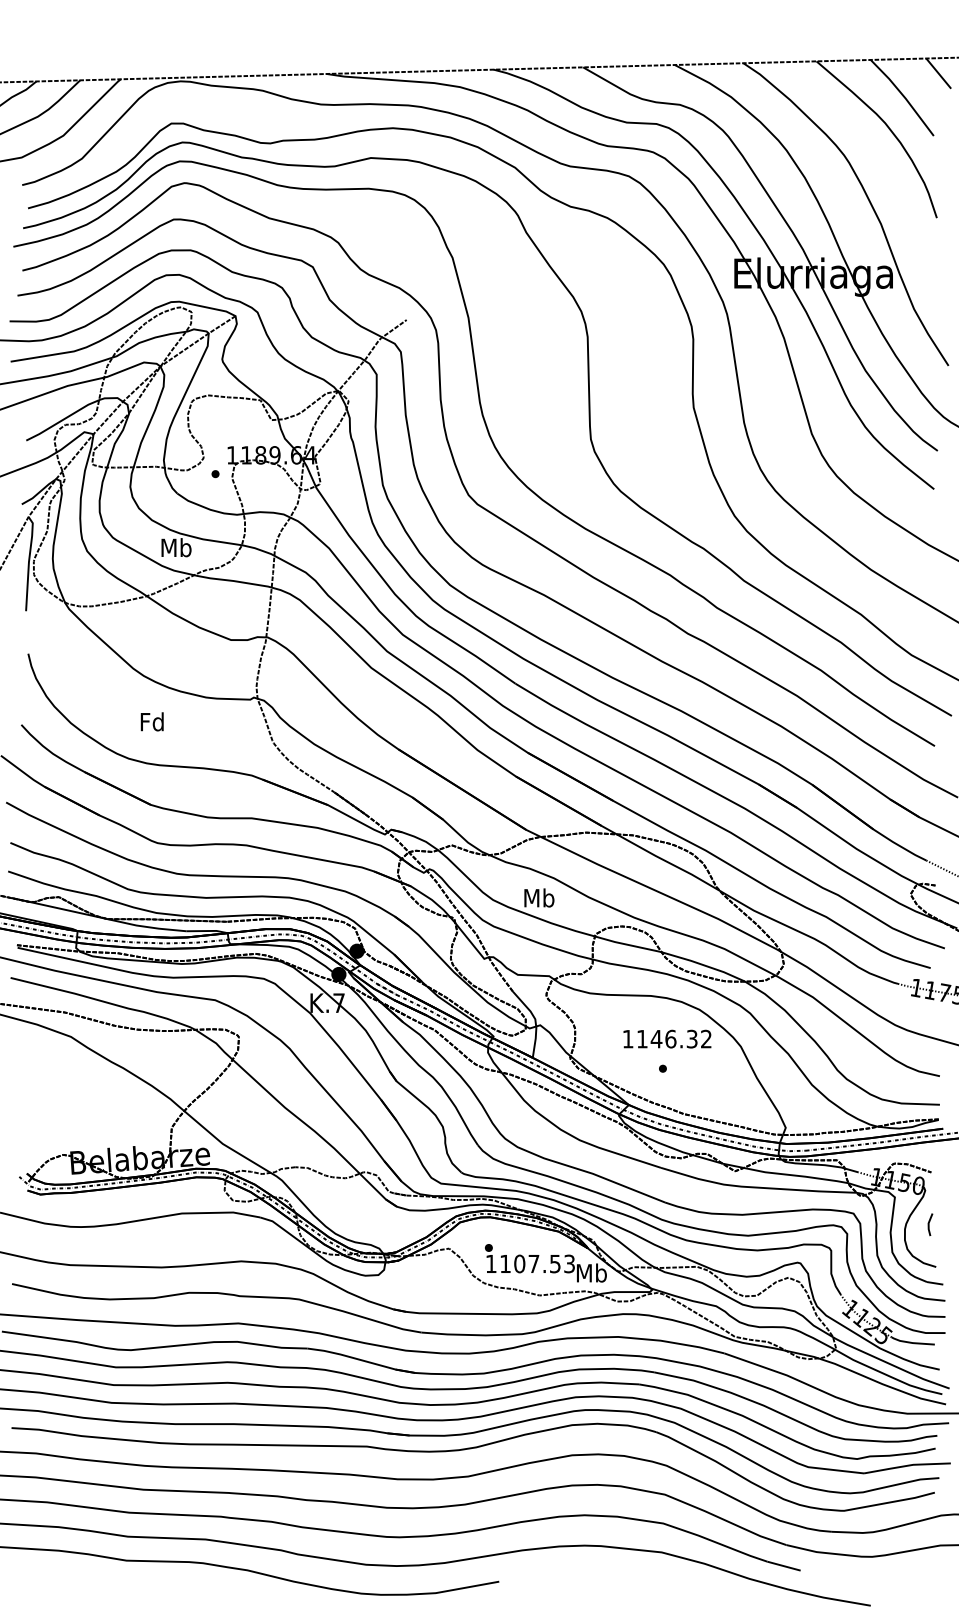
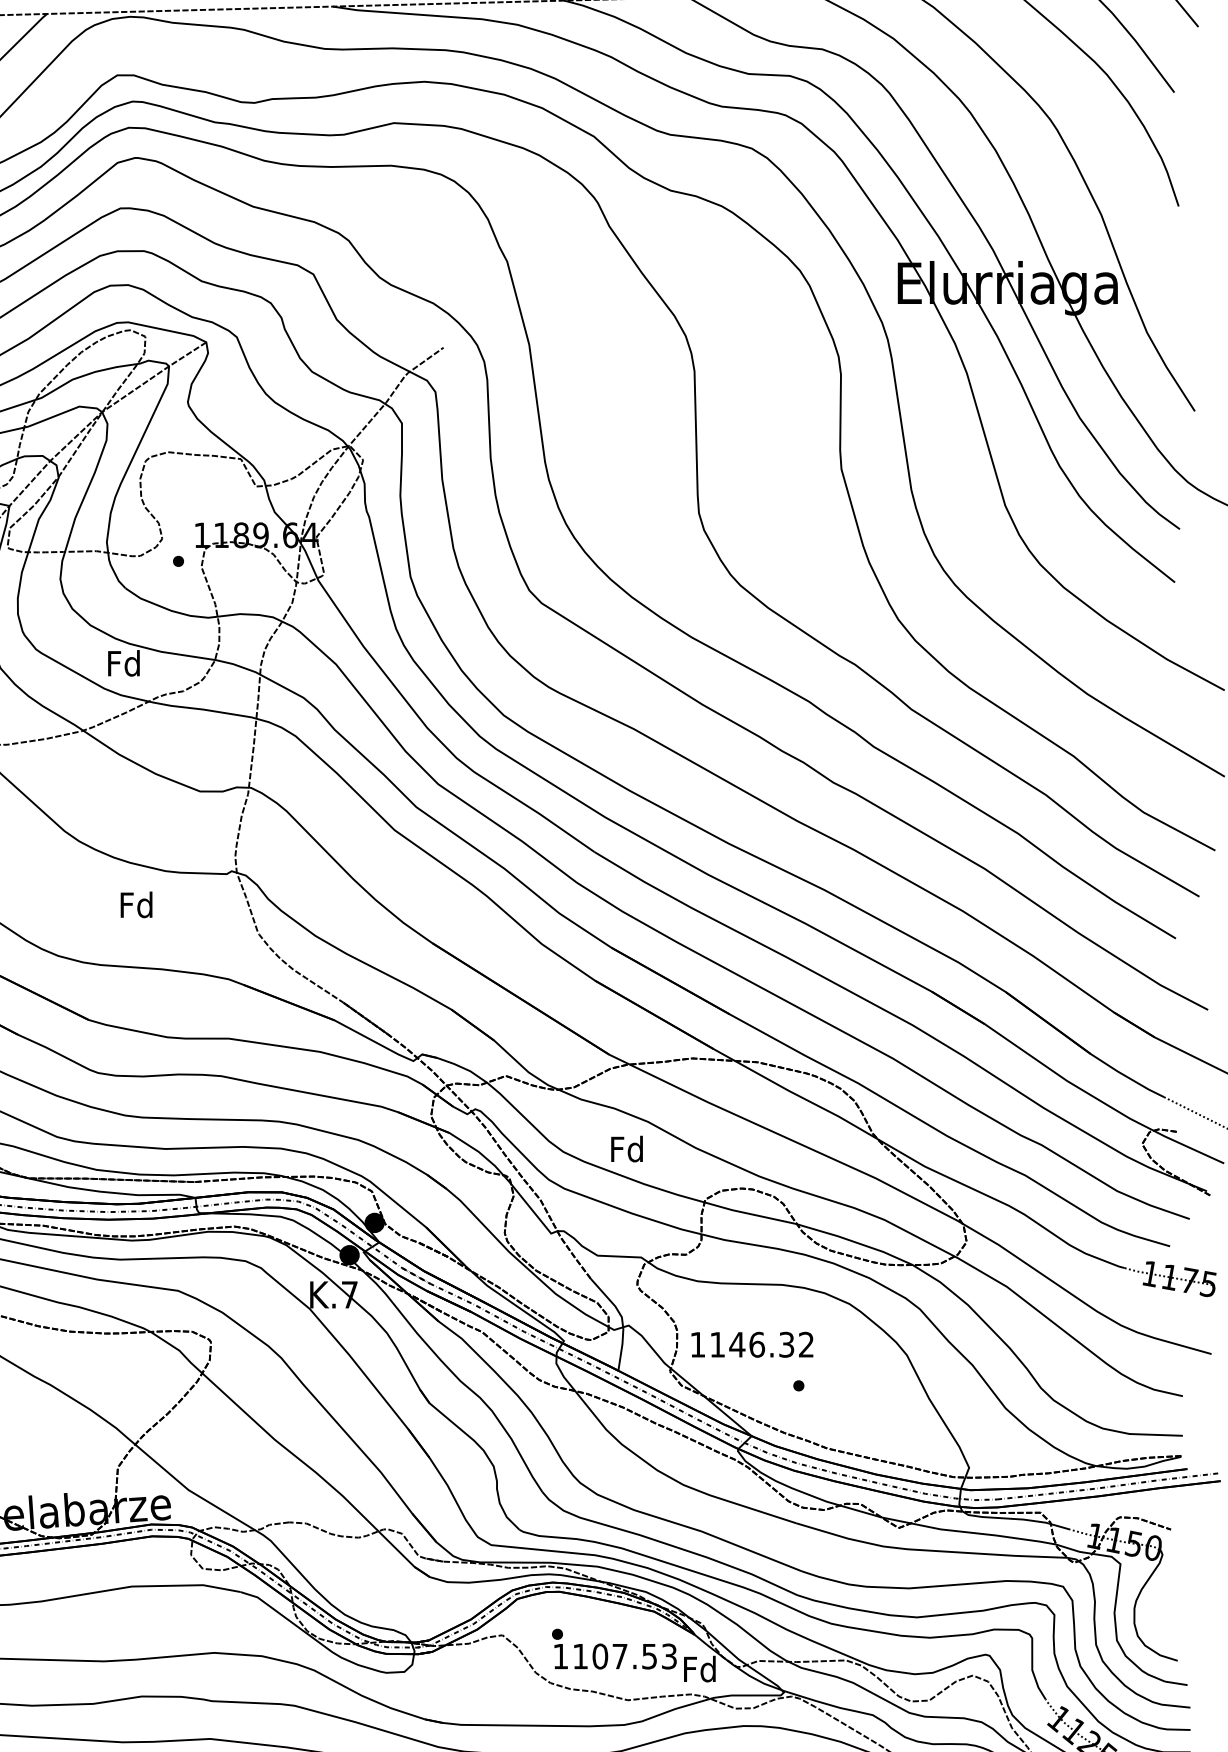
text: (176, 547) -> (124, 663), Mb -> Fd
text: (151, 721) -> (135, 904), moved
text: (539, 897) -> (627, 1148), Mb -> Fd
text: (667, 1038) -> (752, 1343), moved
line: (929, 1224) -> (1168, 1601), removed
text: (591, 1272) -> (699, 1668), Mb -> Fd

